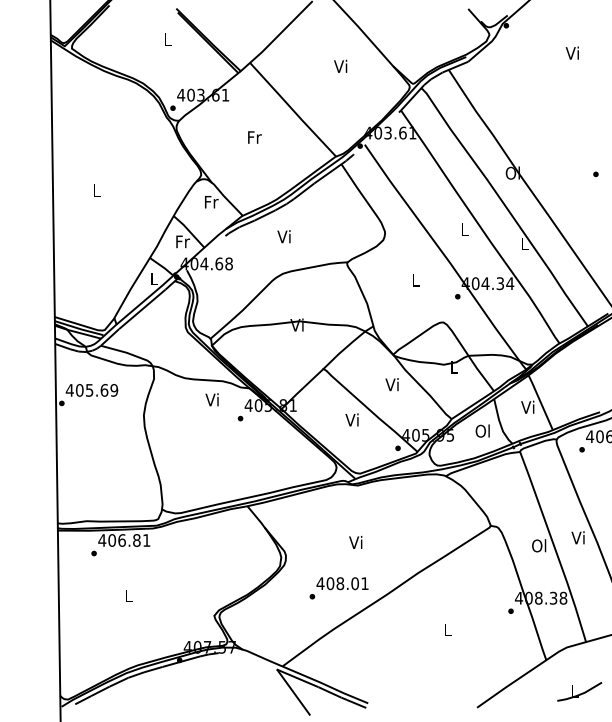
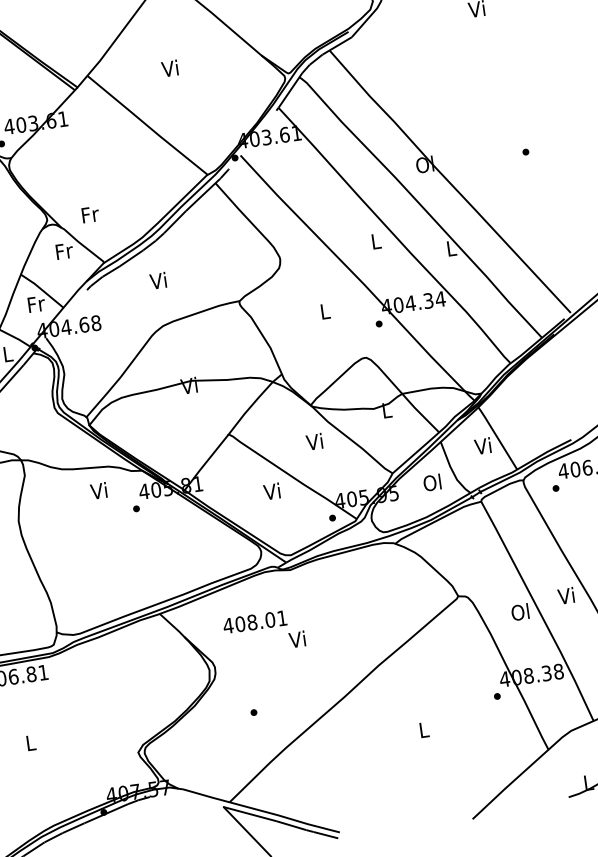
text: (340, 65) -> (169, 67), moved
text: (254, 137) -> (90, 214), moved
text: (342, 583) -> (254, 621), moved

